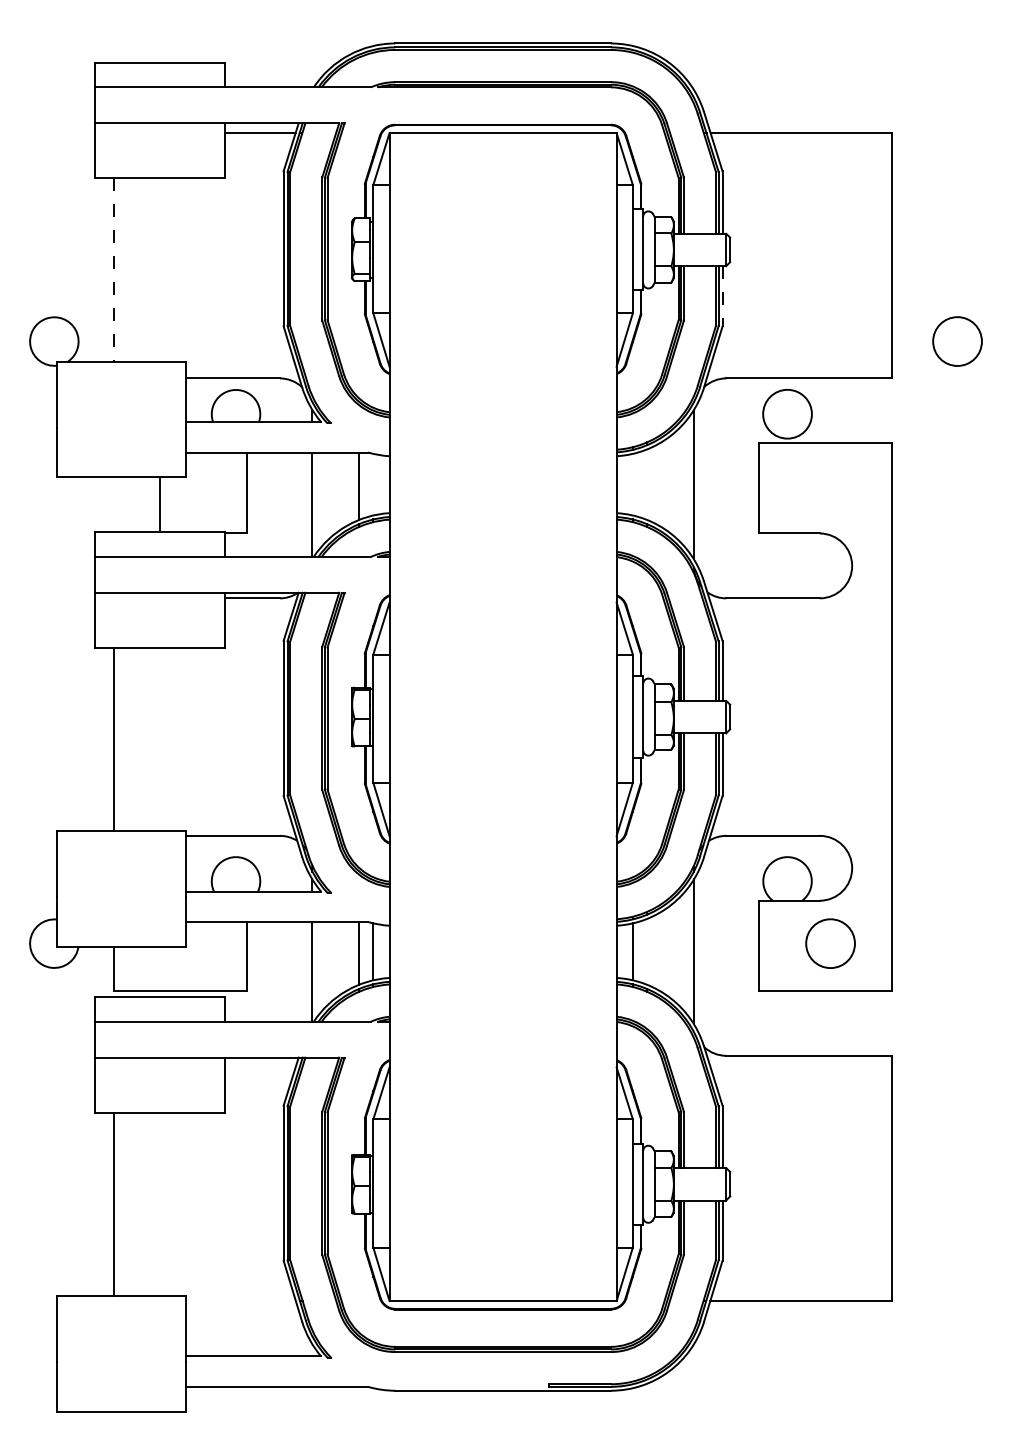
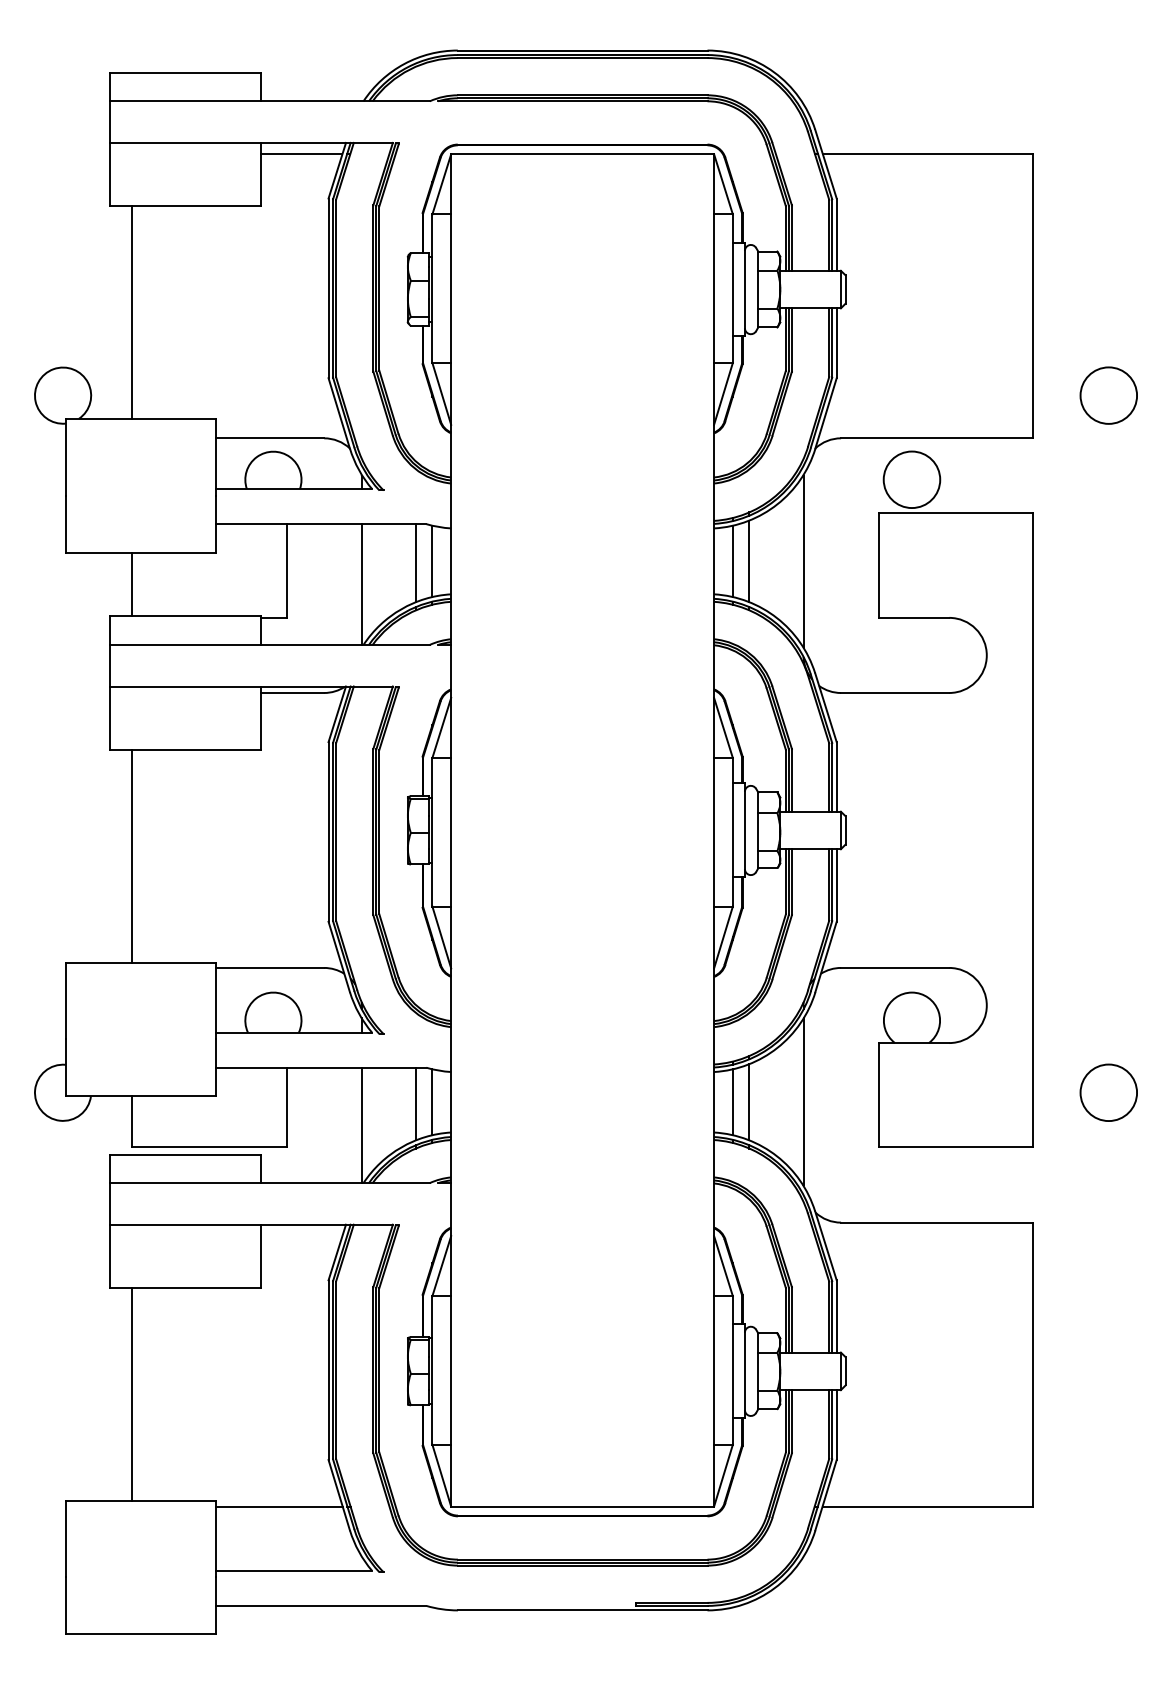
line: (113, 270) -> (131, 313), dashed -> solid
line: (722, 296) -> (836, 343), dashed -> solid
line: (373, 483) -> (432, 560), added
line: (632, 483) -> (732, 560), added
line: (647, 484) -> (749, 561), added
line: (159, 504) -> (131, 584), moved
circle: (830, 943) -> (1108, 1092), moved
line: (647, 952) -> (749, 1102), added
line: (240, 1300) -> (278, 1506), added

